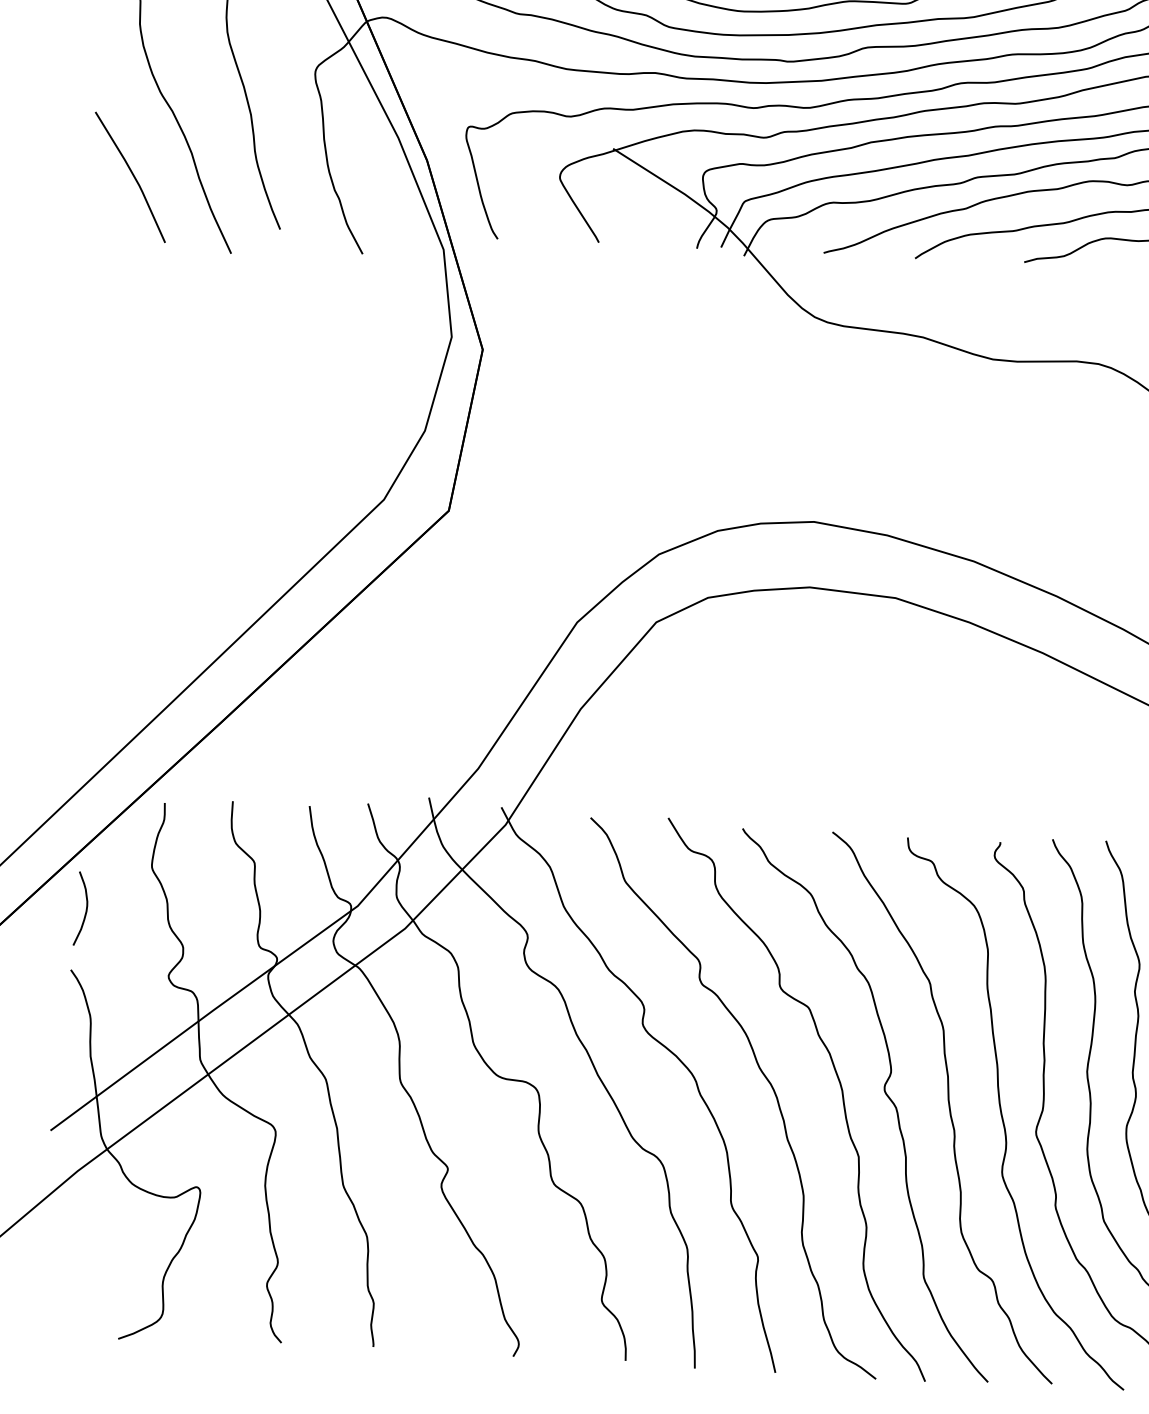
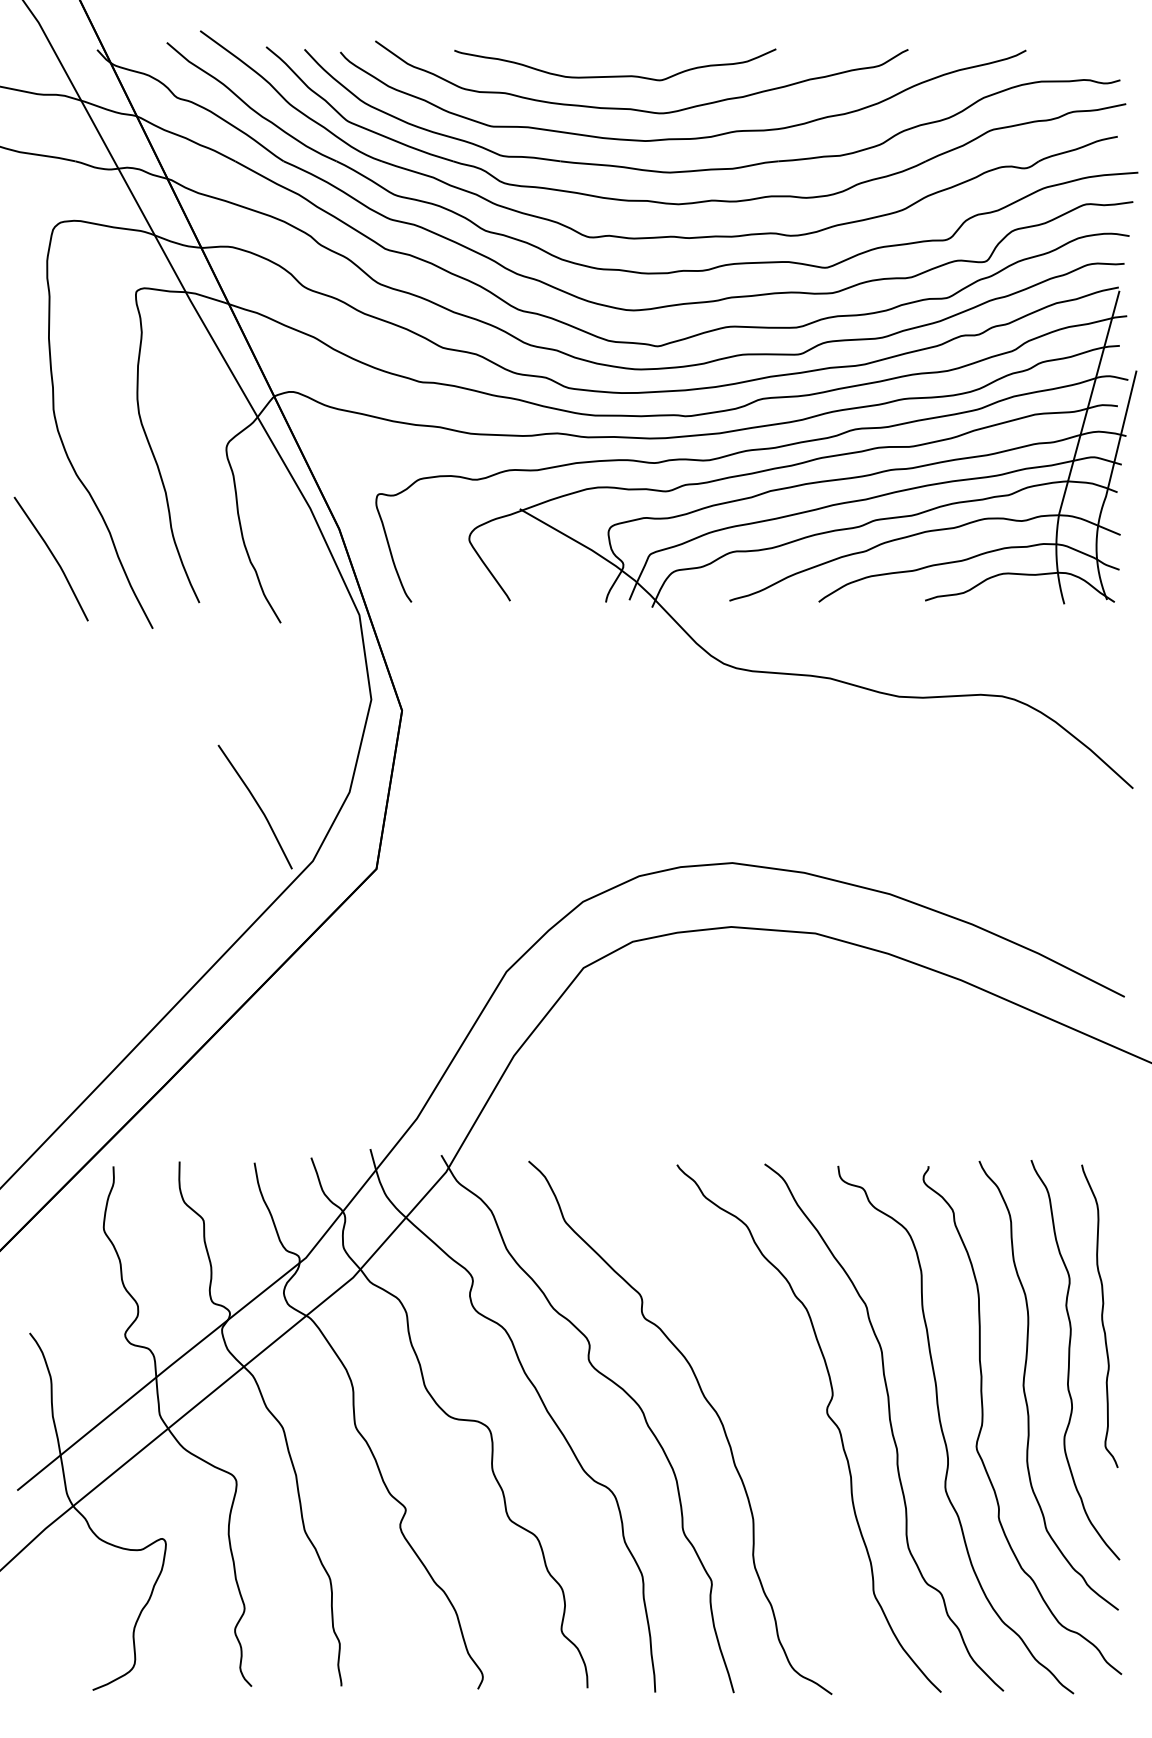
line: (328, 438) -> (256, 804), added
curve: (85, 908) -> (41, 1272), removed
curve: (839, 1086) -> (783, 1411), removed

